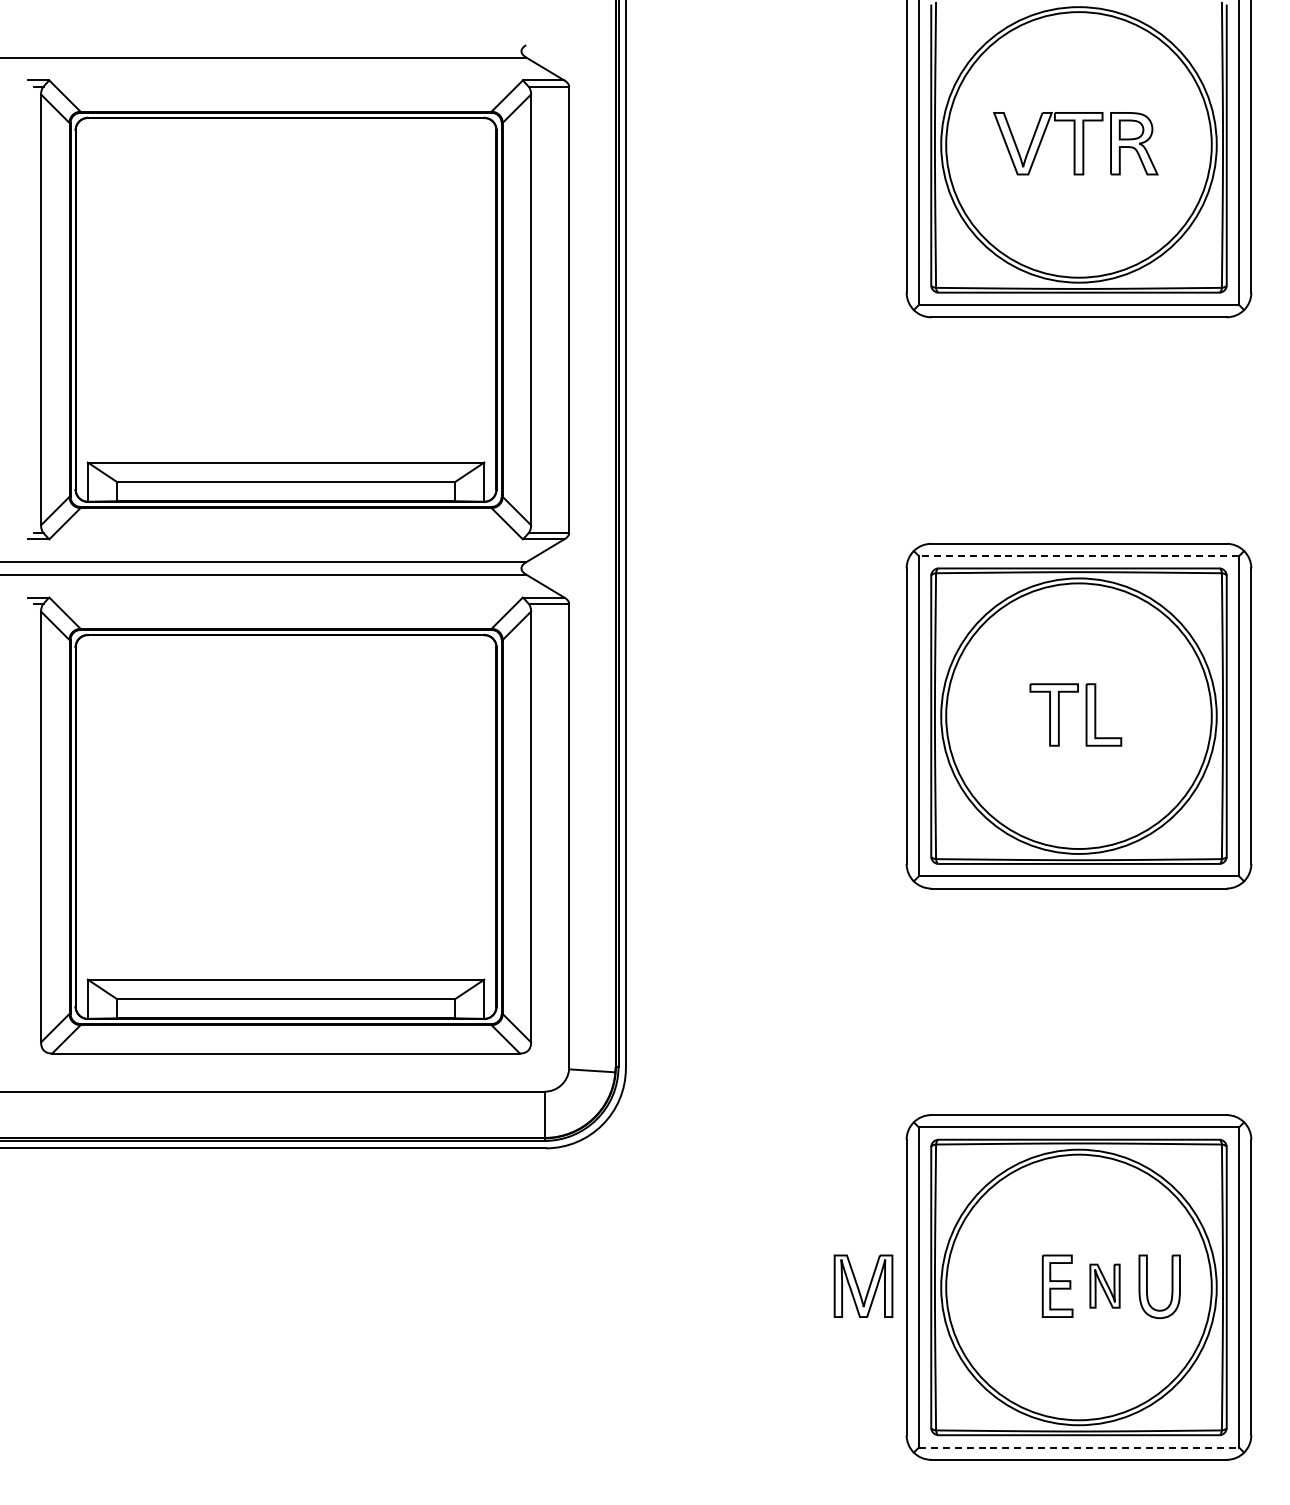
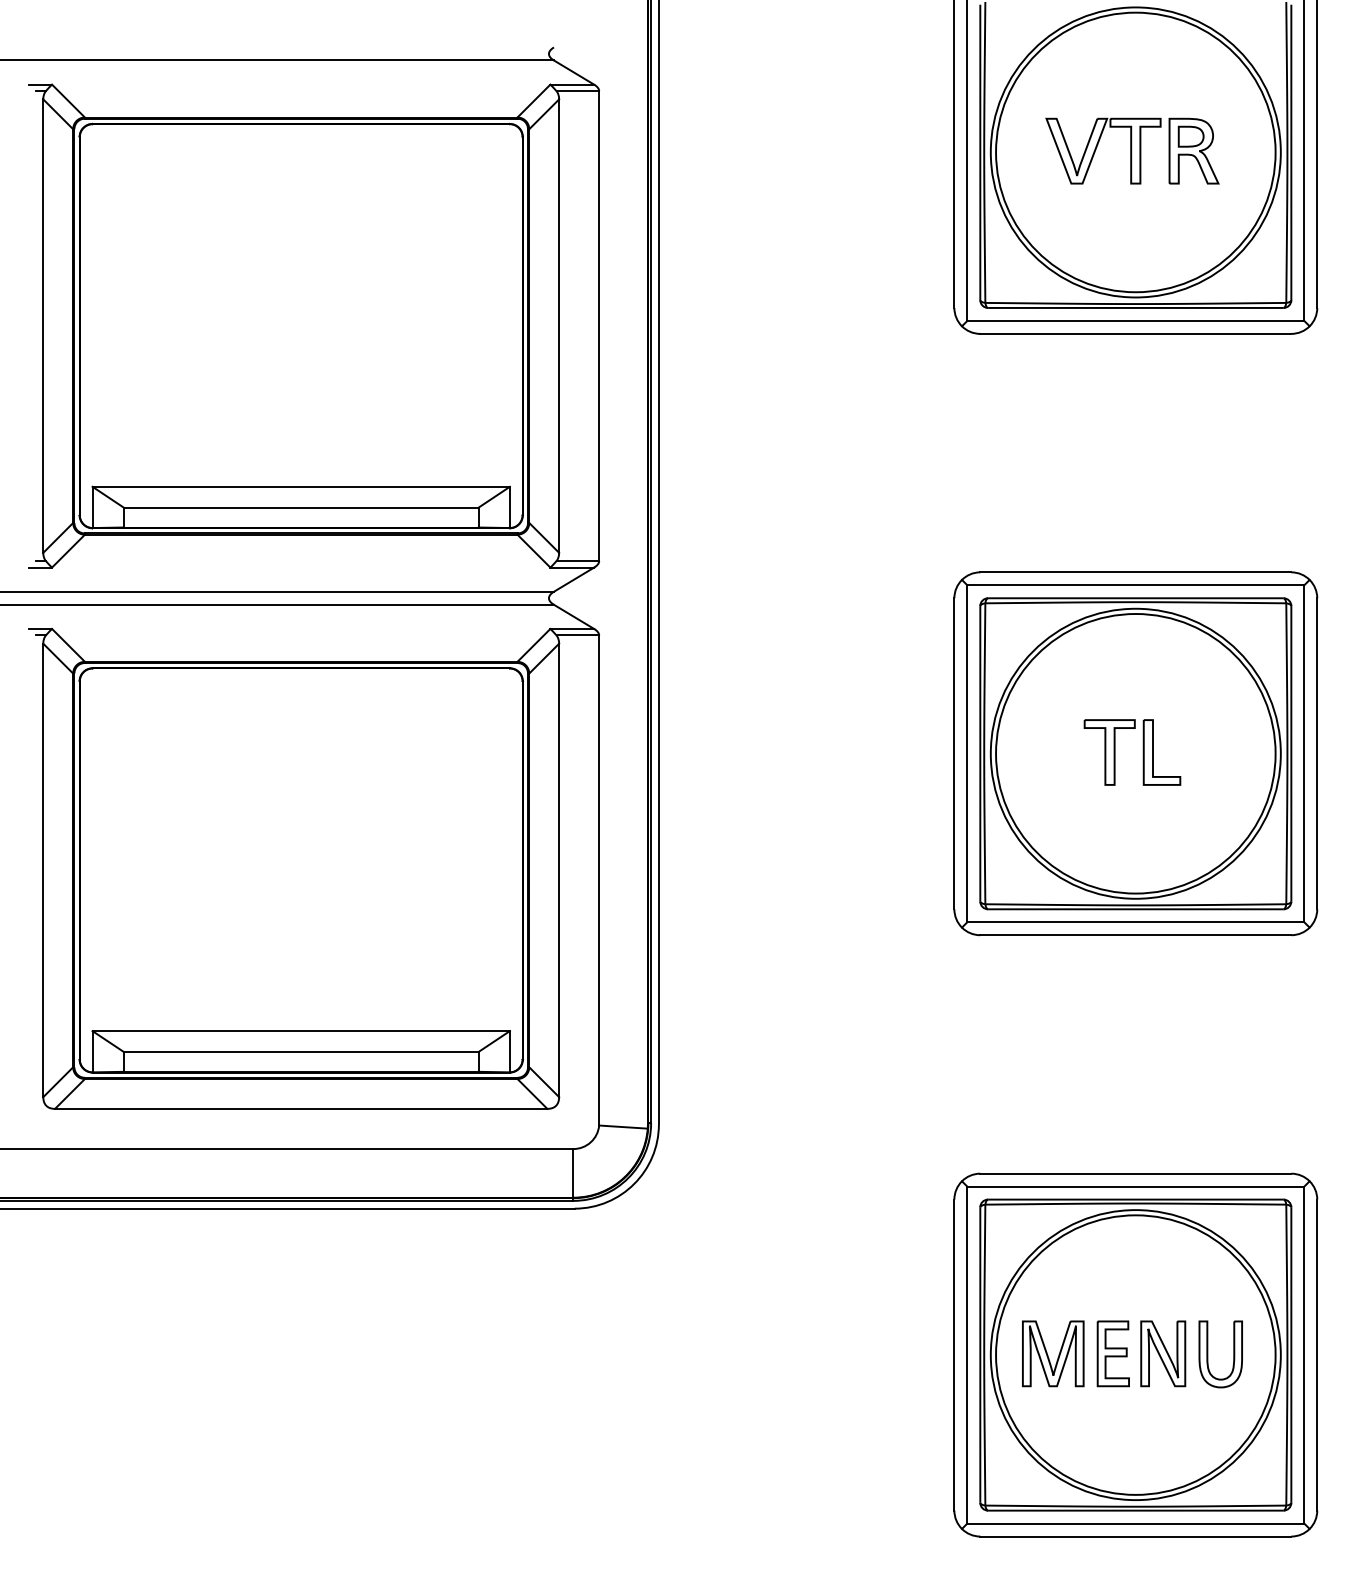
line: (1078, 556) -> (1135, 585), dashed -> solid
part: (863, 1285) -> (1053, 1353), moved
part: (1104, 1285) -> (1162, 1353), size x1.43
line: (1079, 1447) -> (1136, 1523), dashed -> solid

